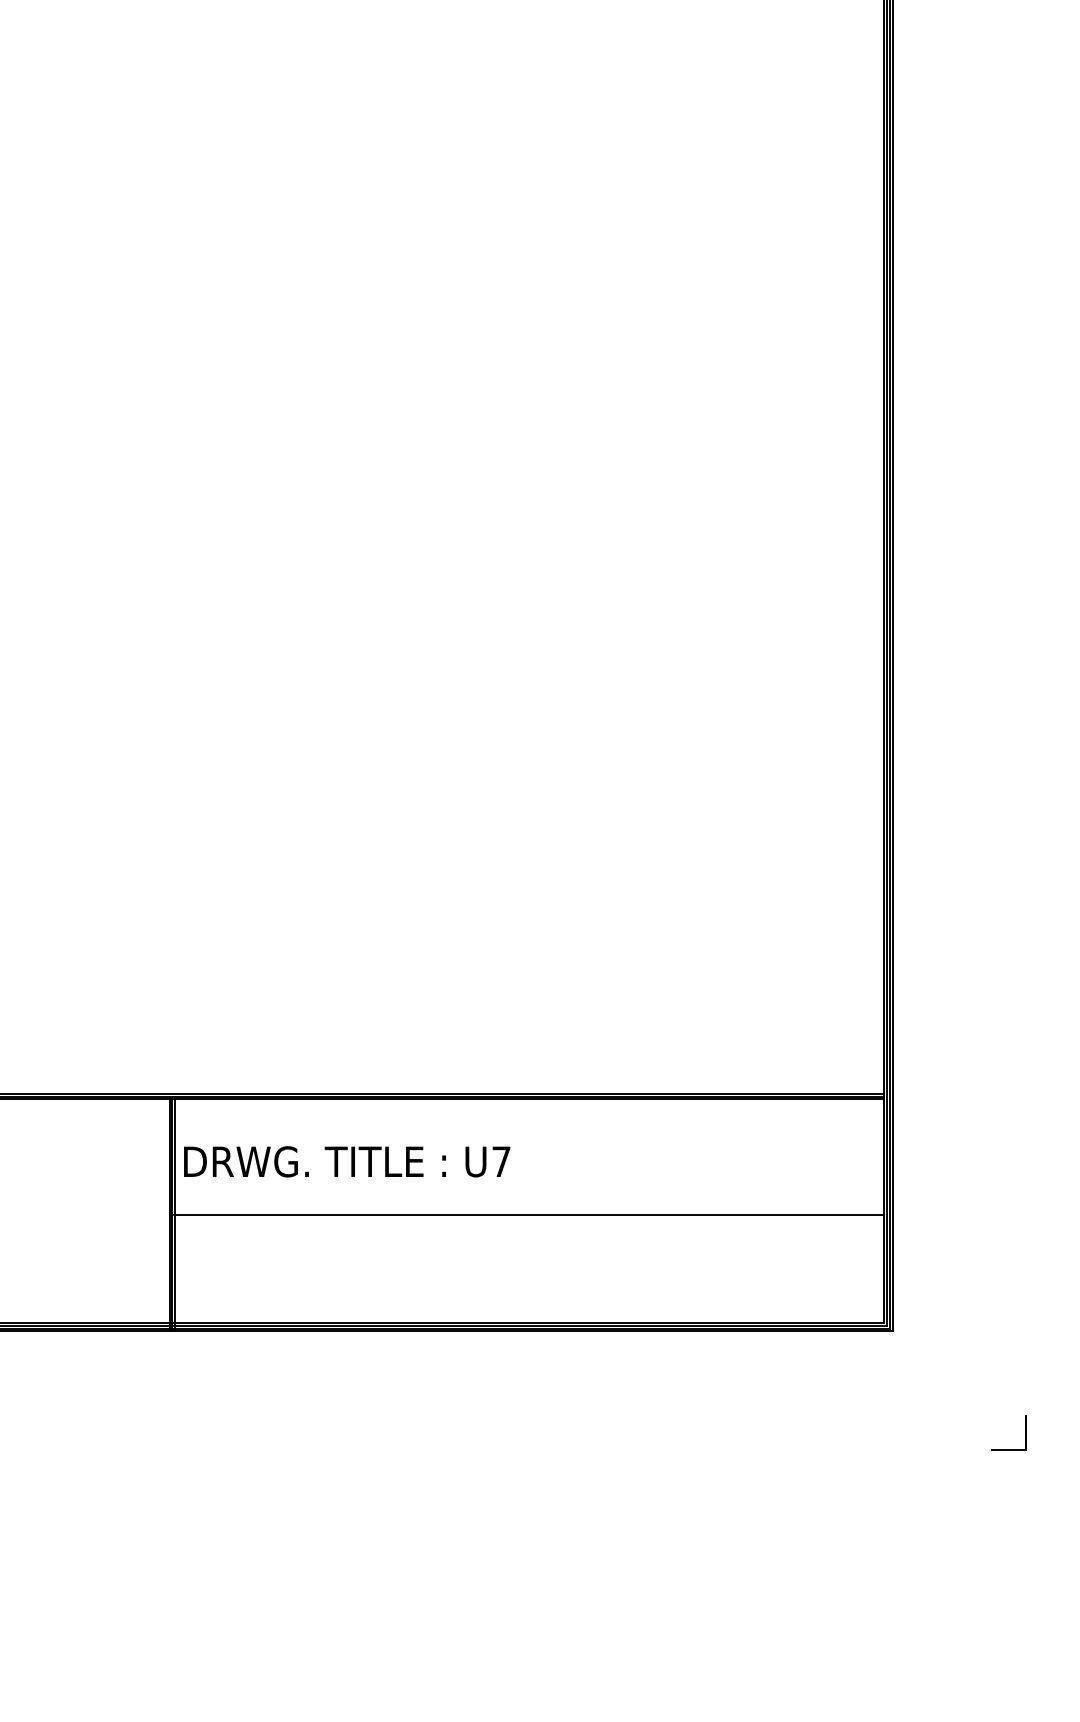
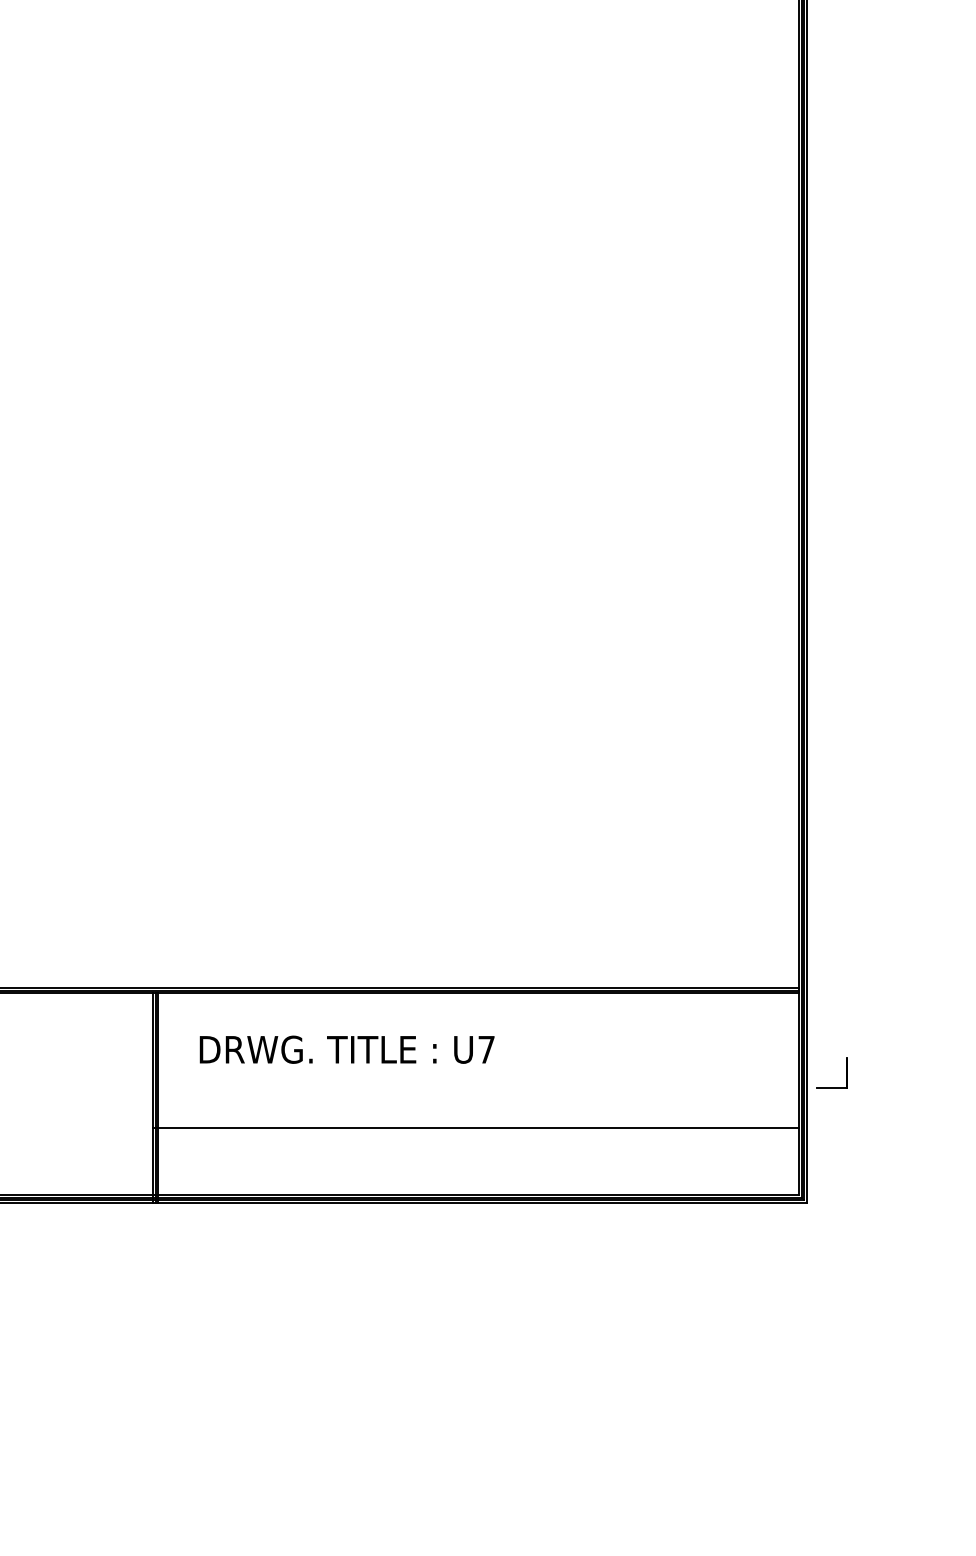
text: (347, 1161) -> (347, 1049), moved
line: (526, 1215) -> (475, 1128), moved
part: (1025, 1432) -> (847, 1072), moved

